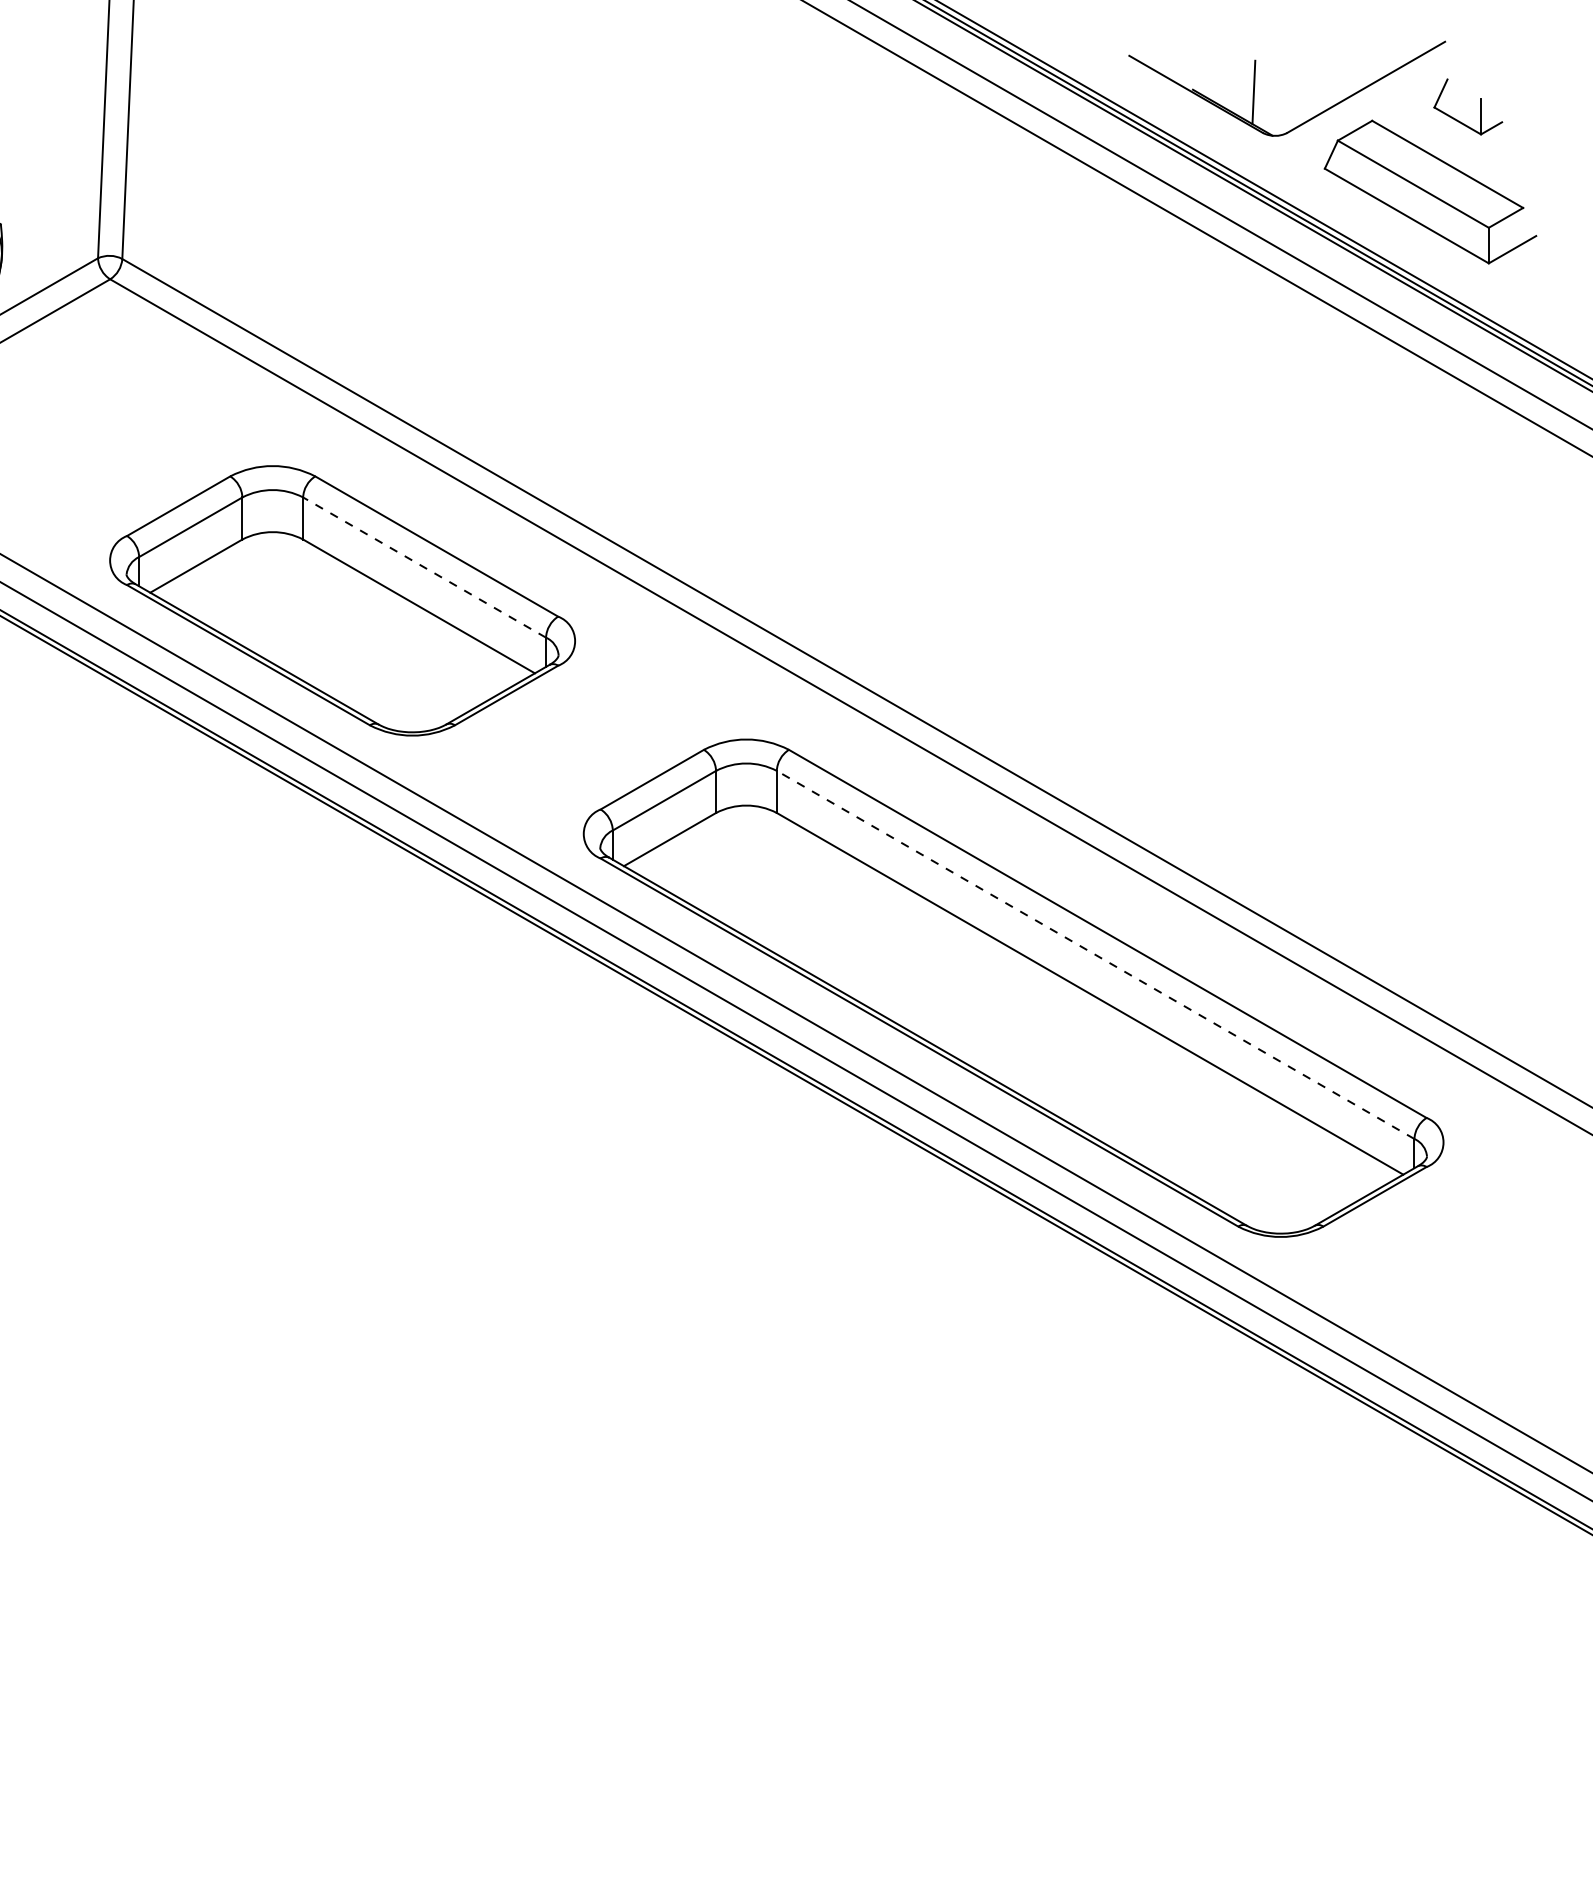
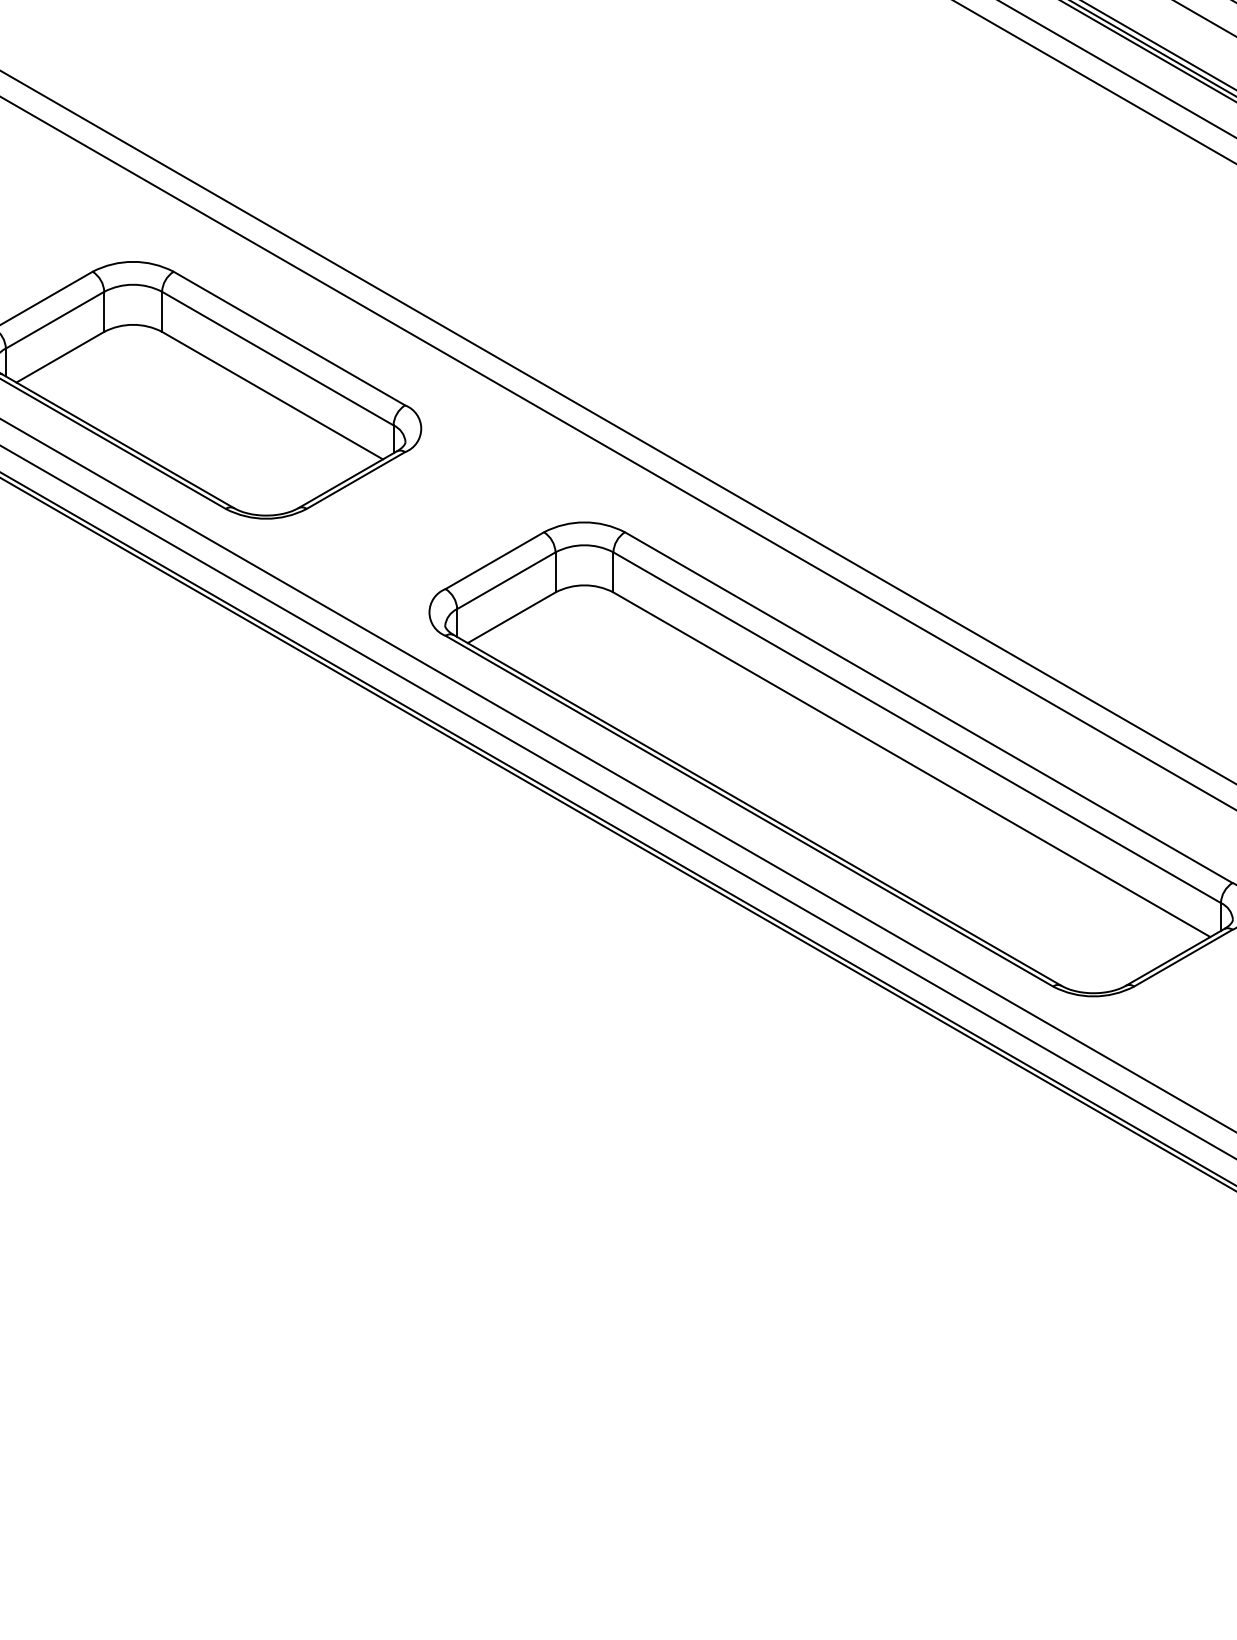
line: (424, 567) -> (277, 358), dashed -> solid
line: (1095, 954) -> (917, 727), dashed -> solid

